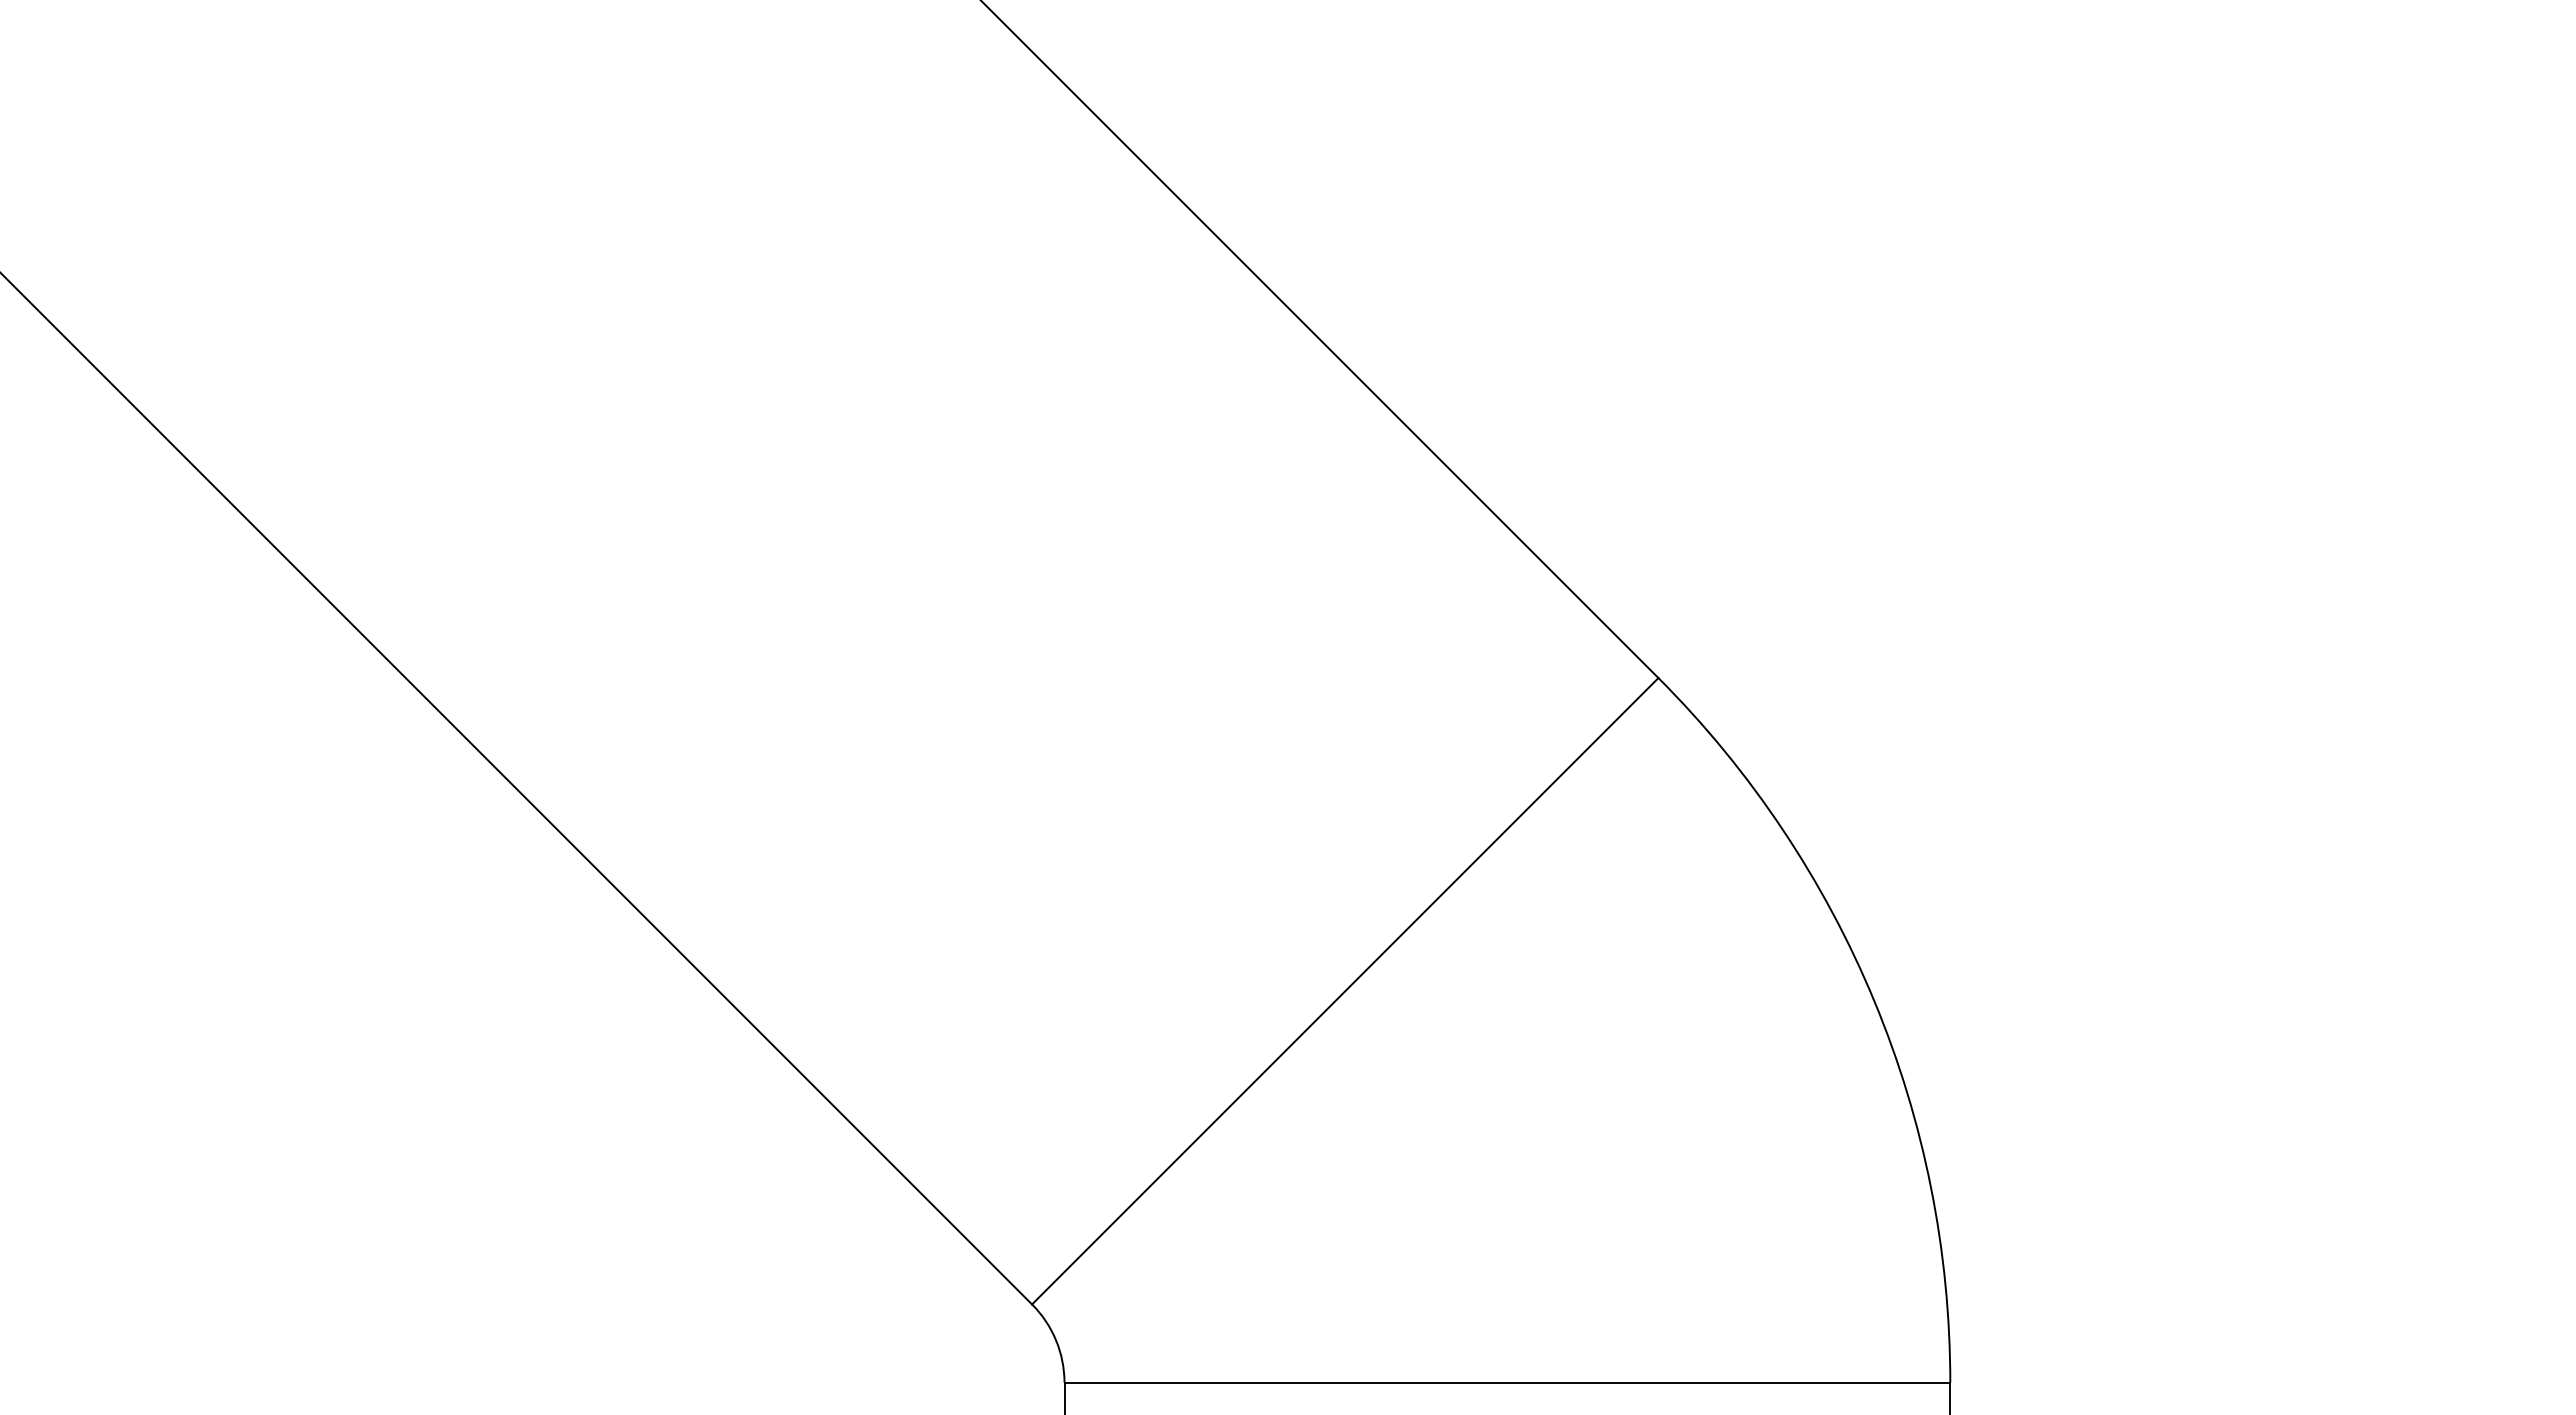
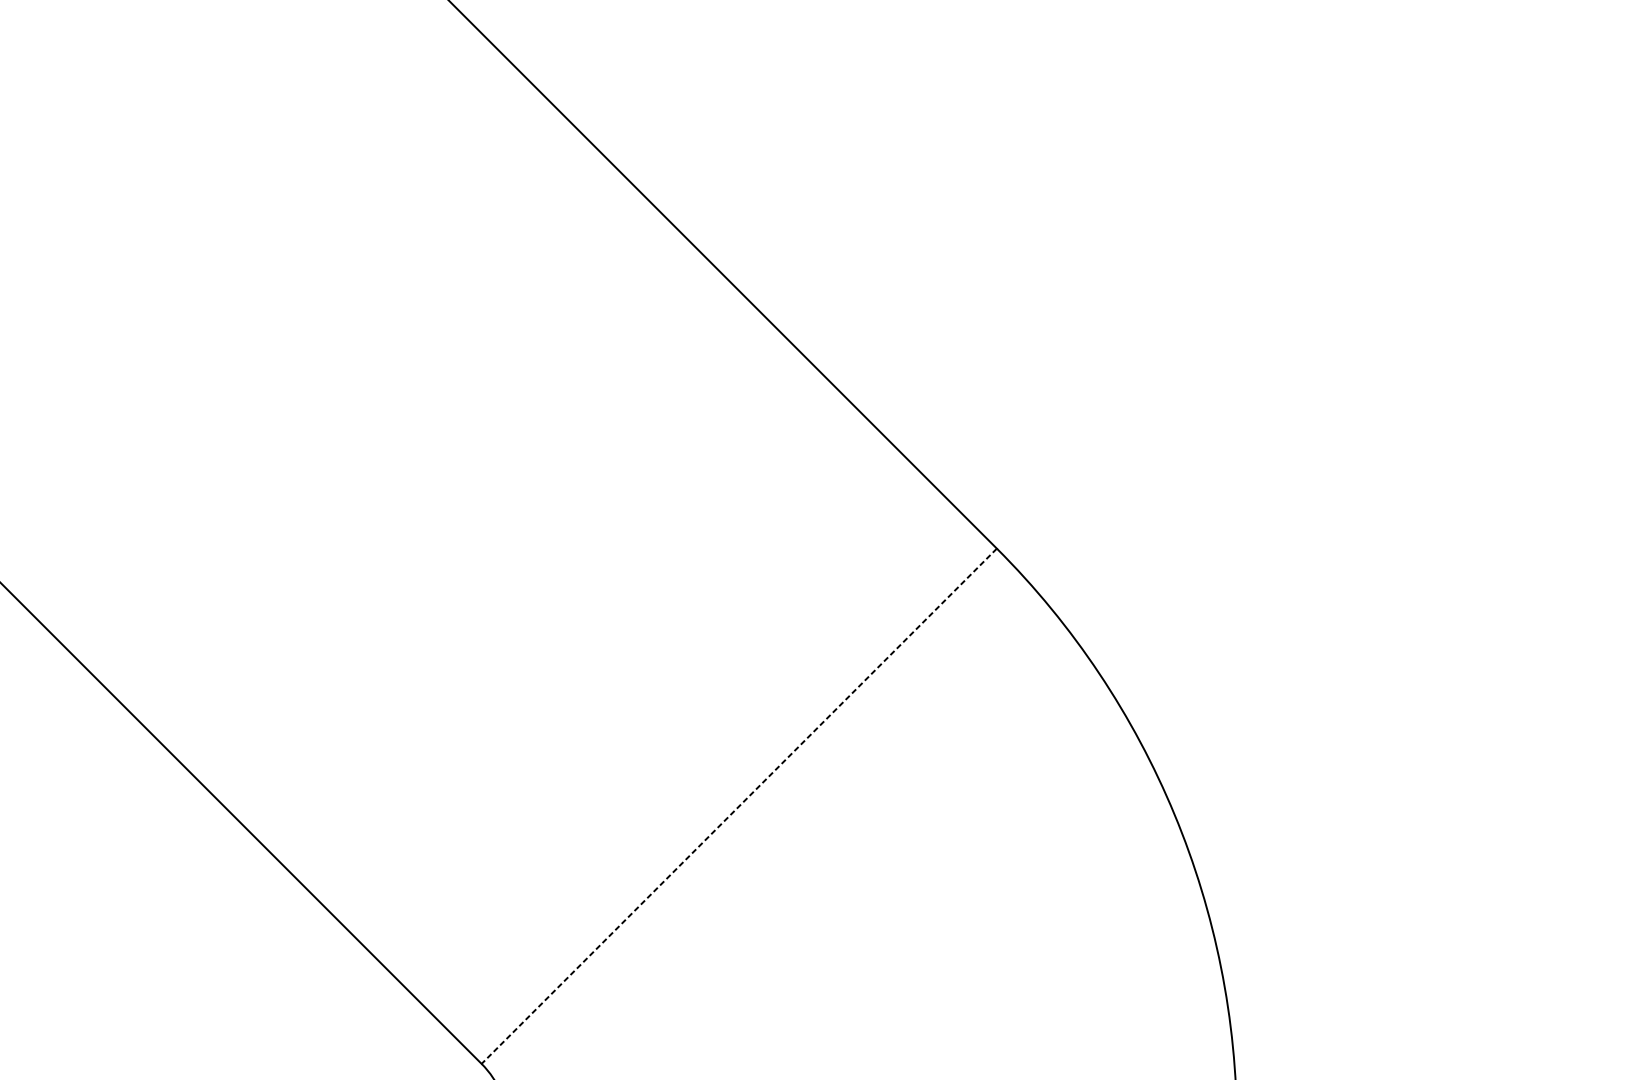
line: (1345, 991) -> (739, 806), solid -> dashed

